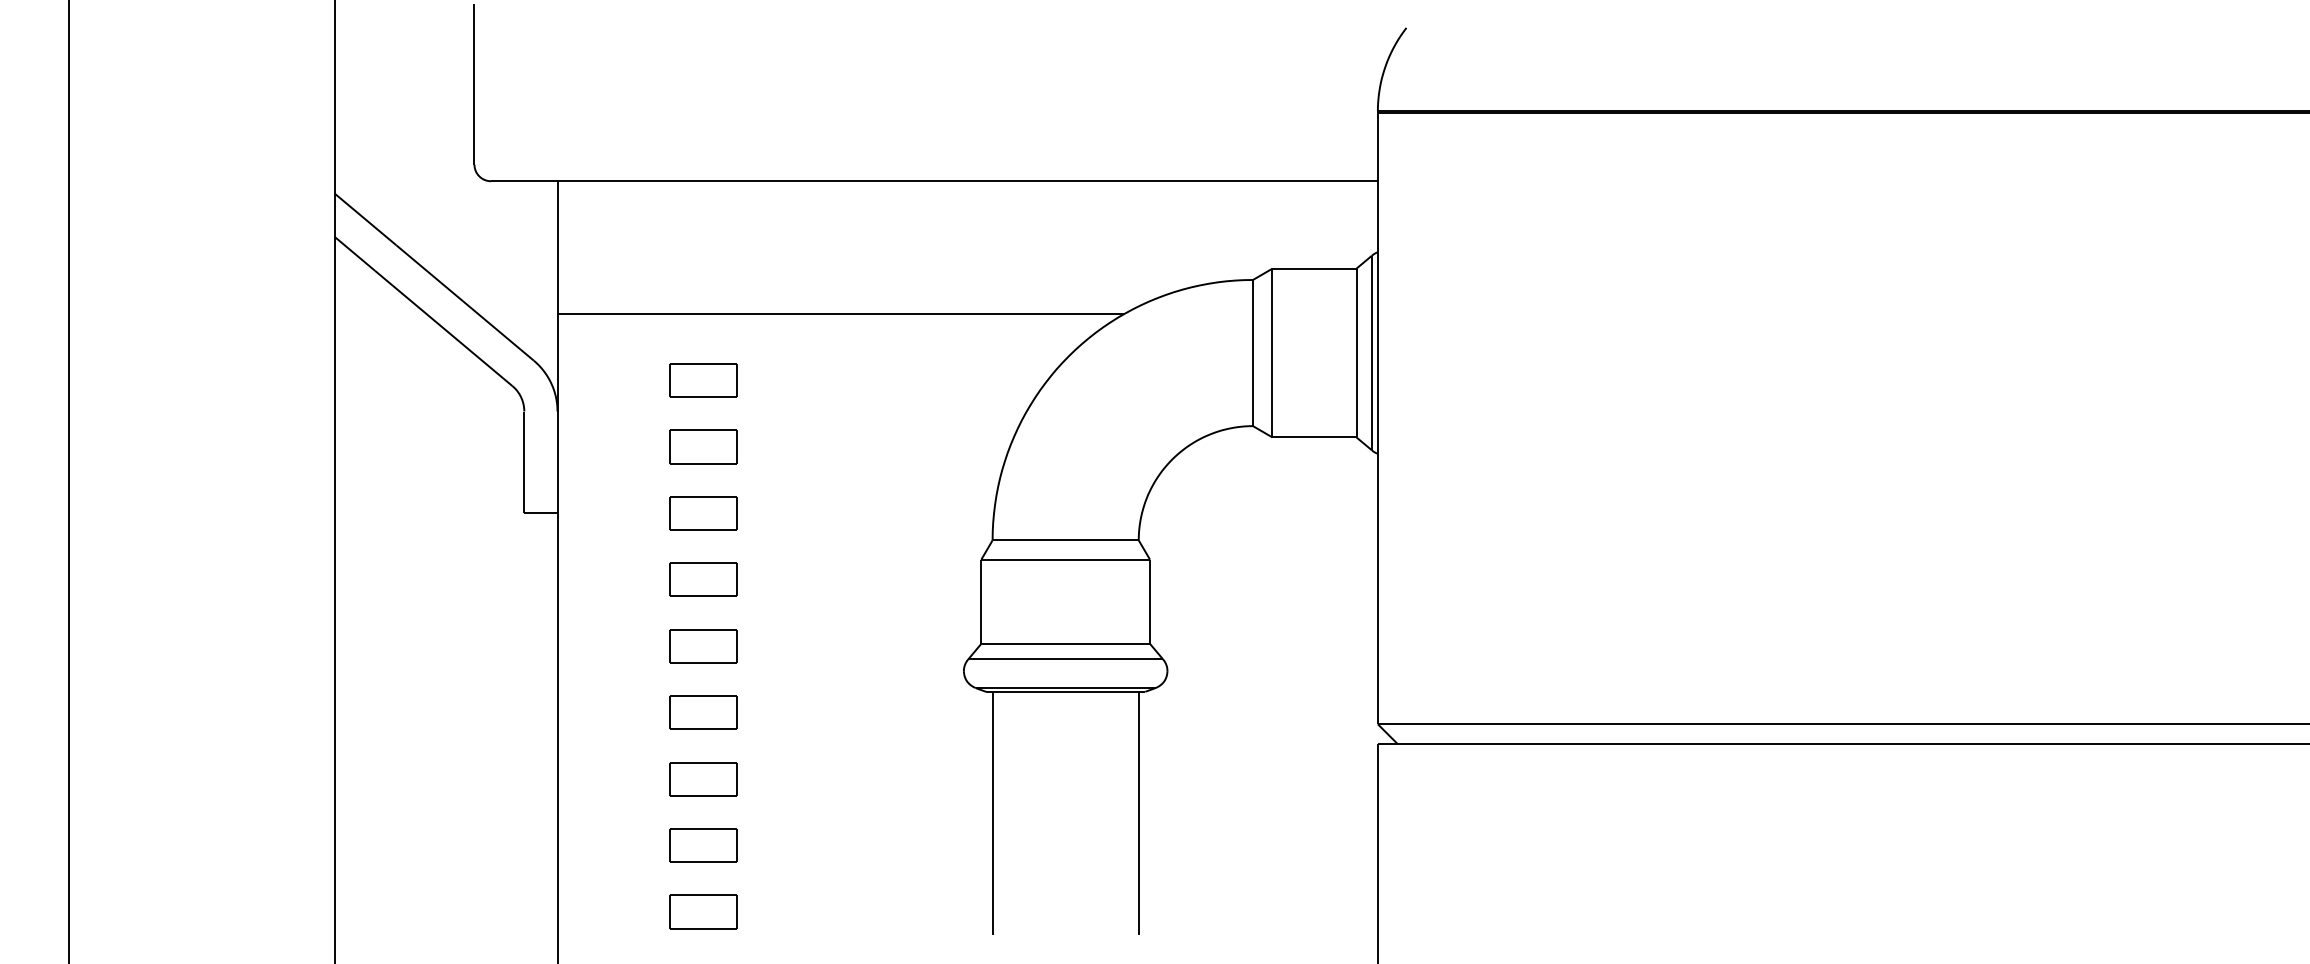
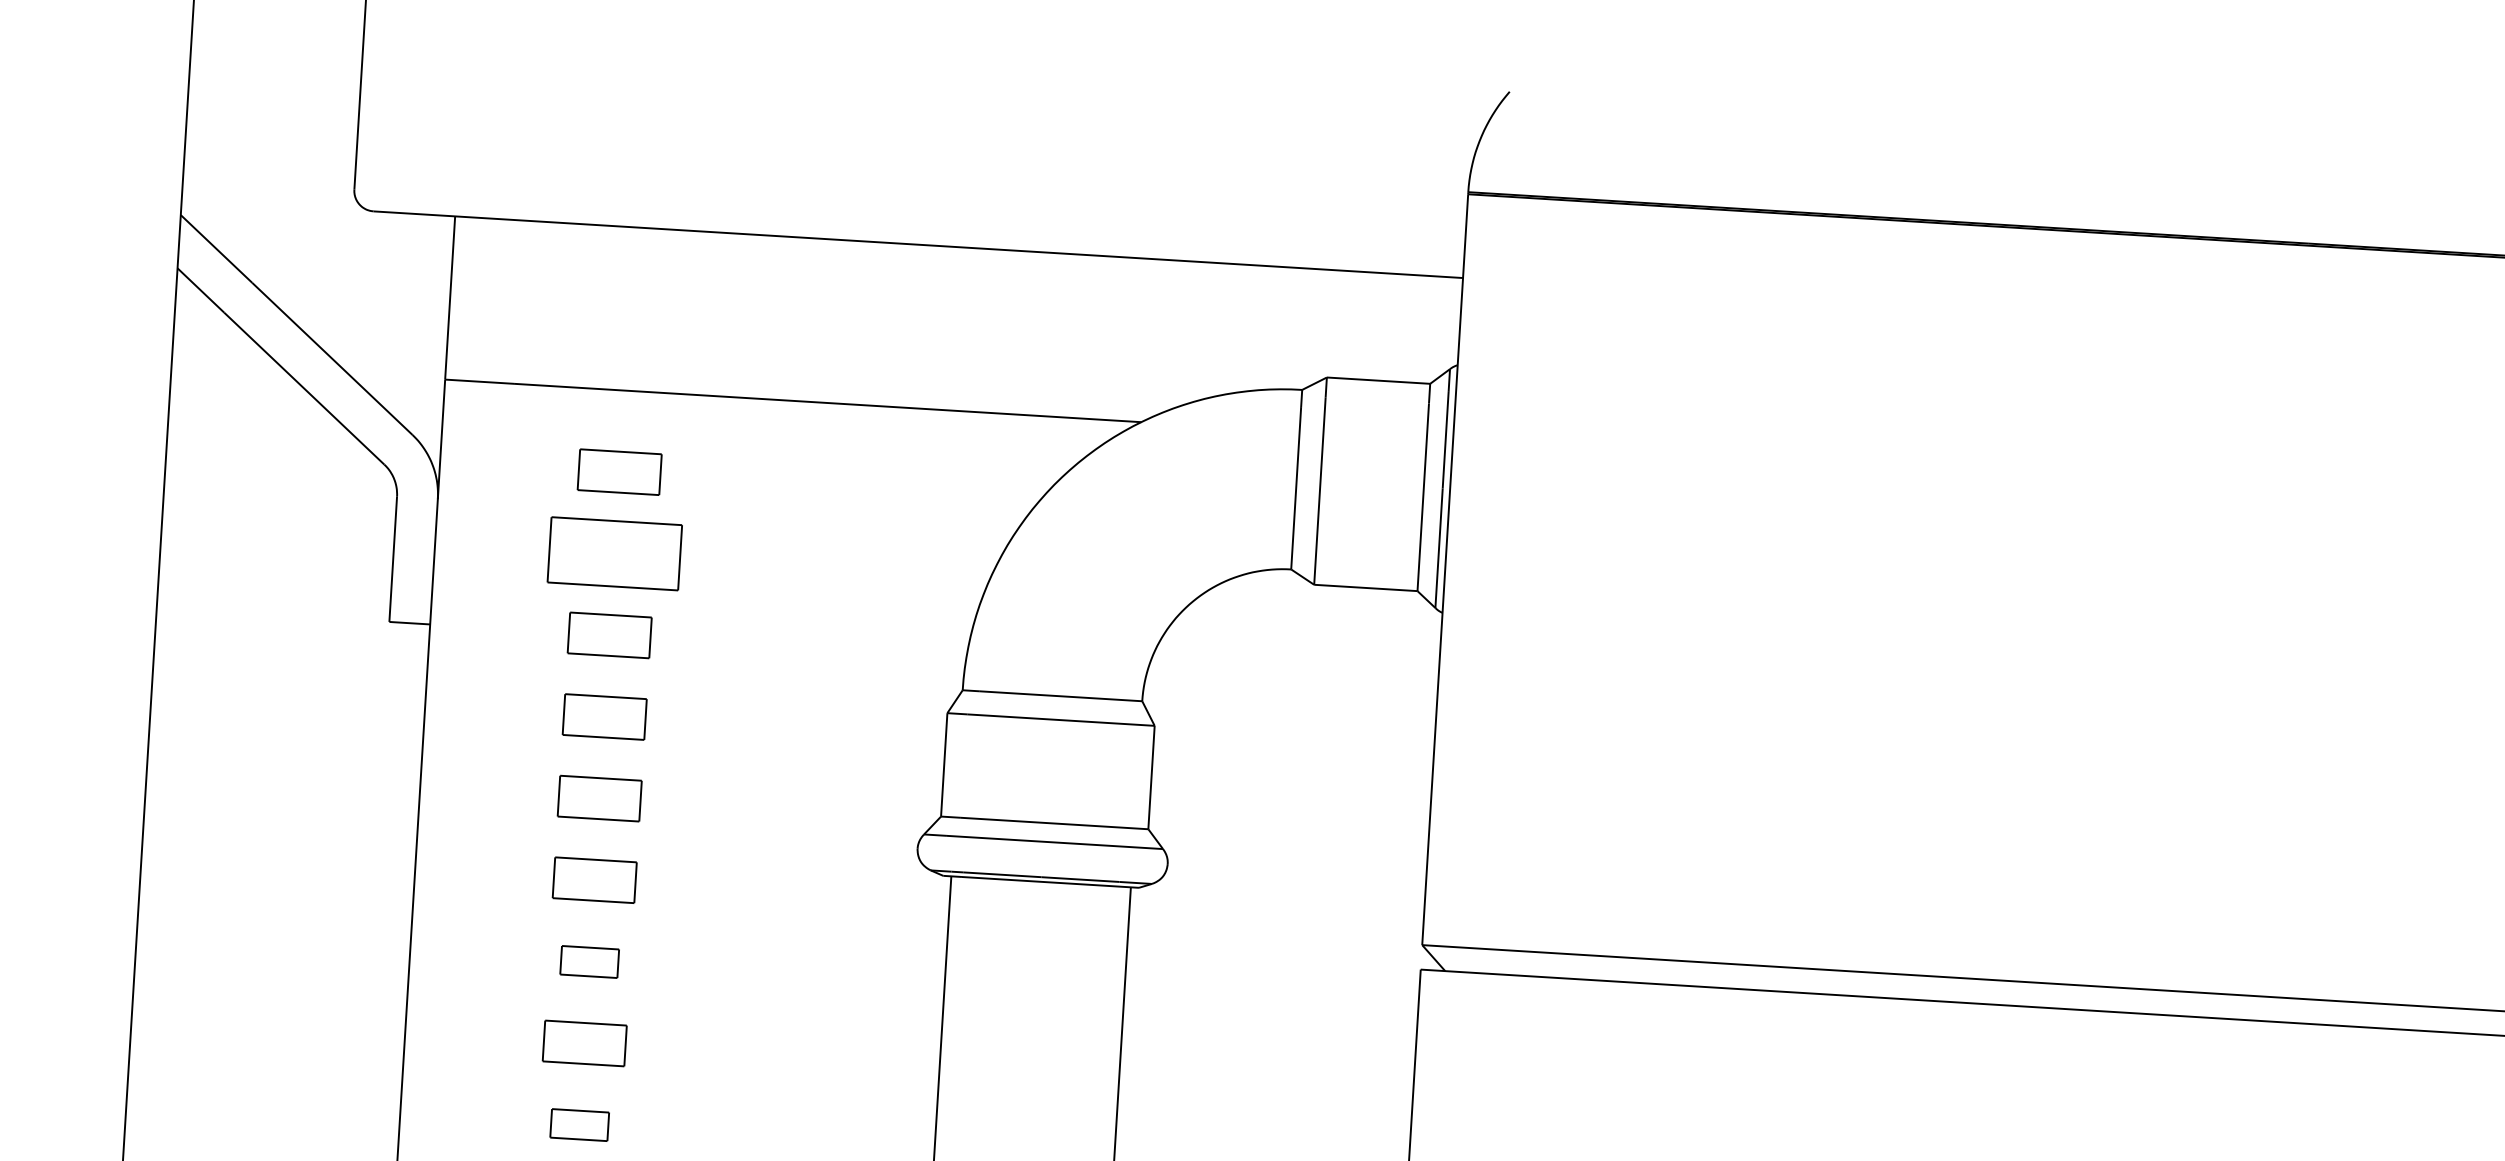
part: (703, 446) -> (614, 553), size x1.6
part: (703, 779) -> (589, 962), size x0.7
part: (703, 911) -> (579, 1124), size x0.7

